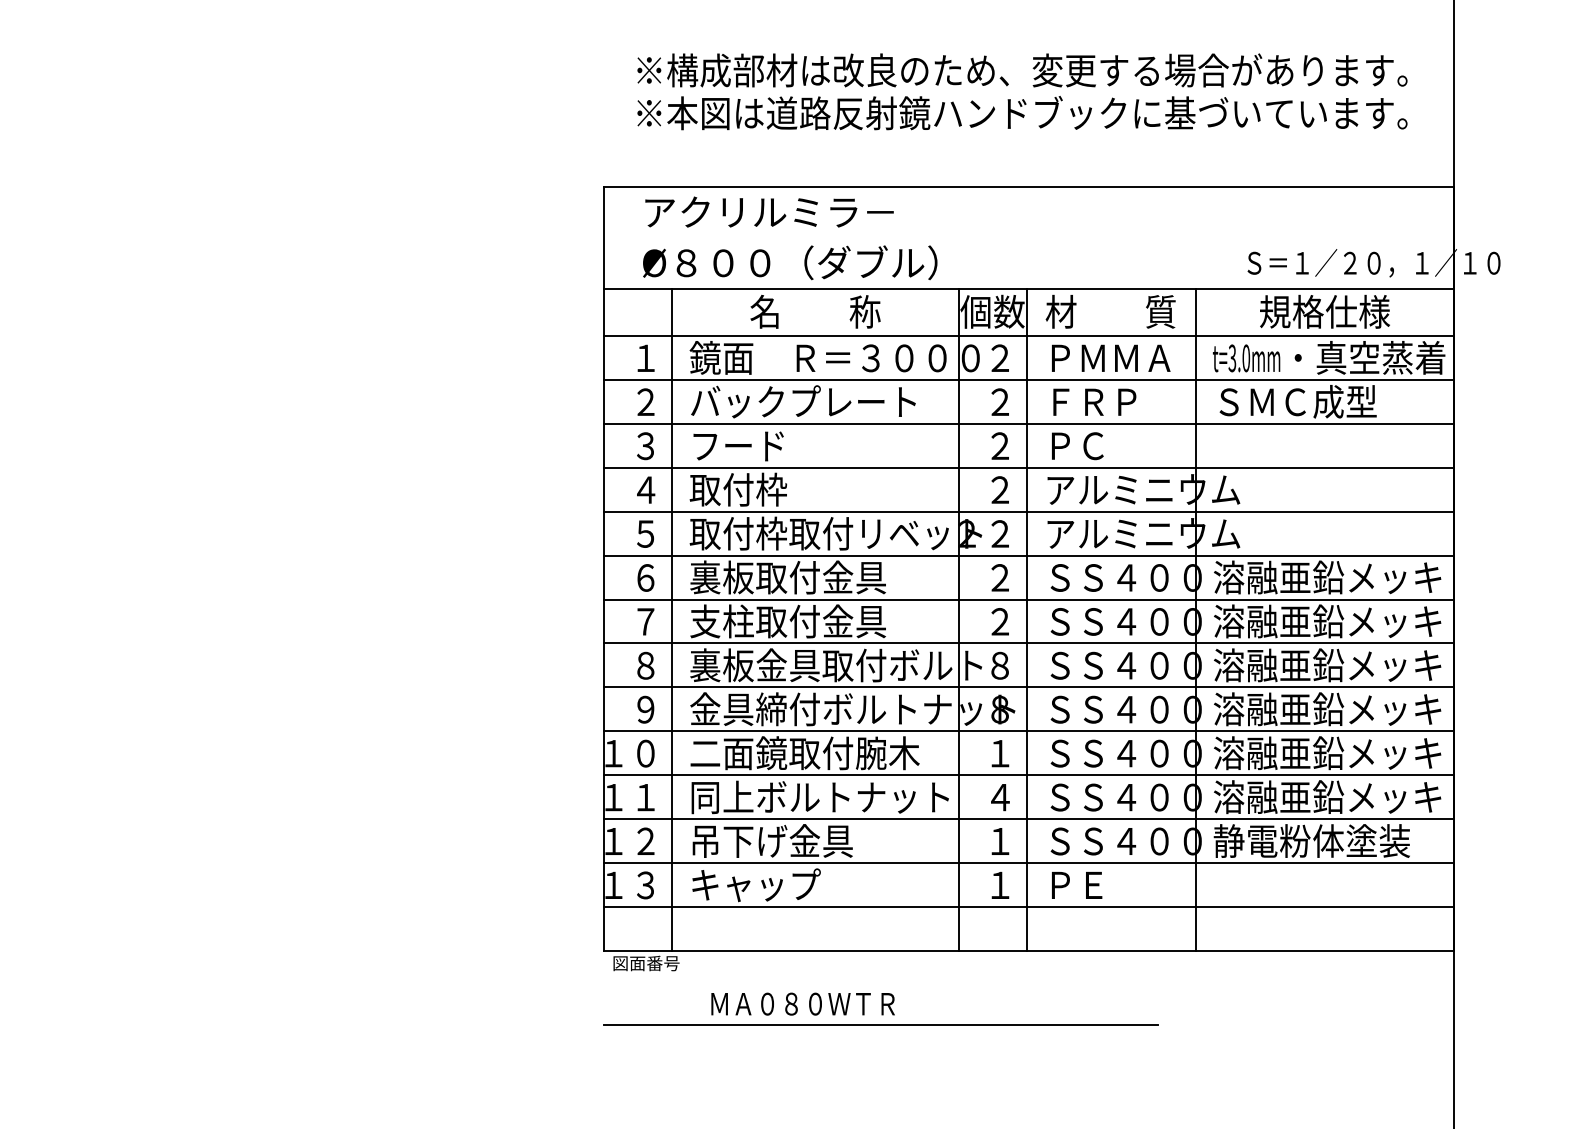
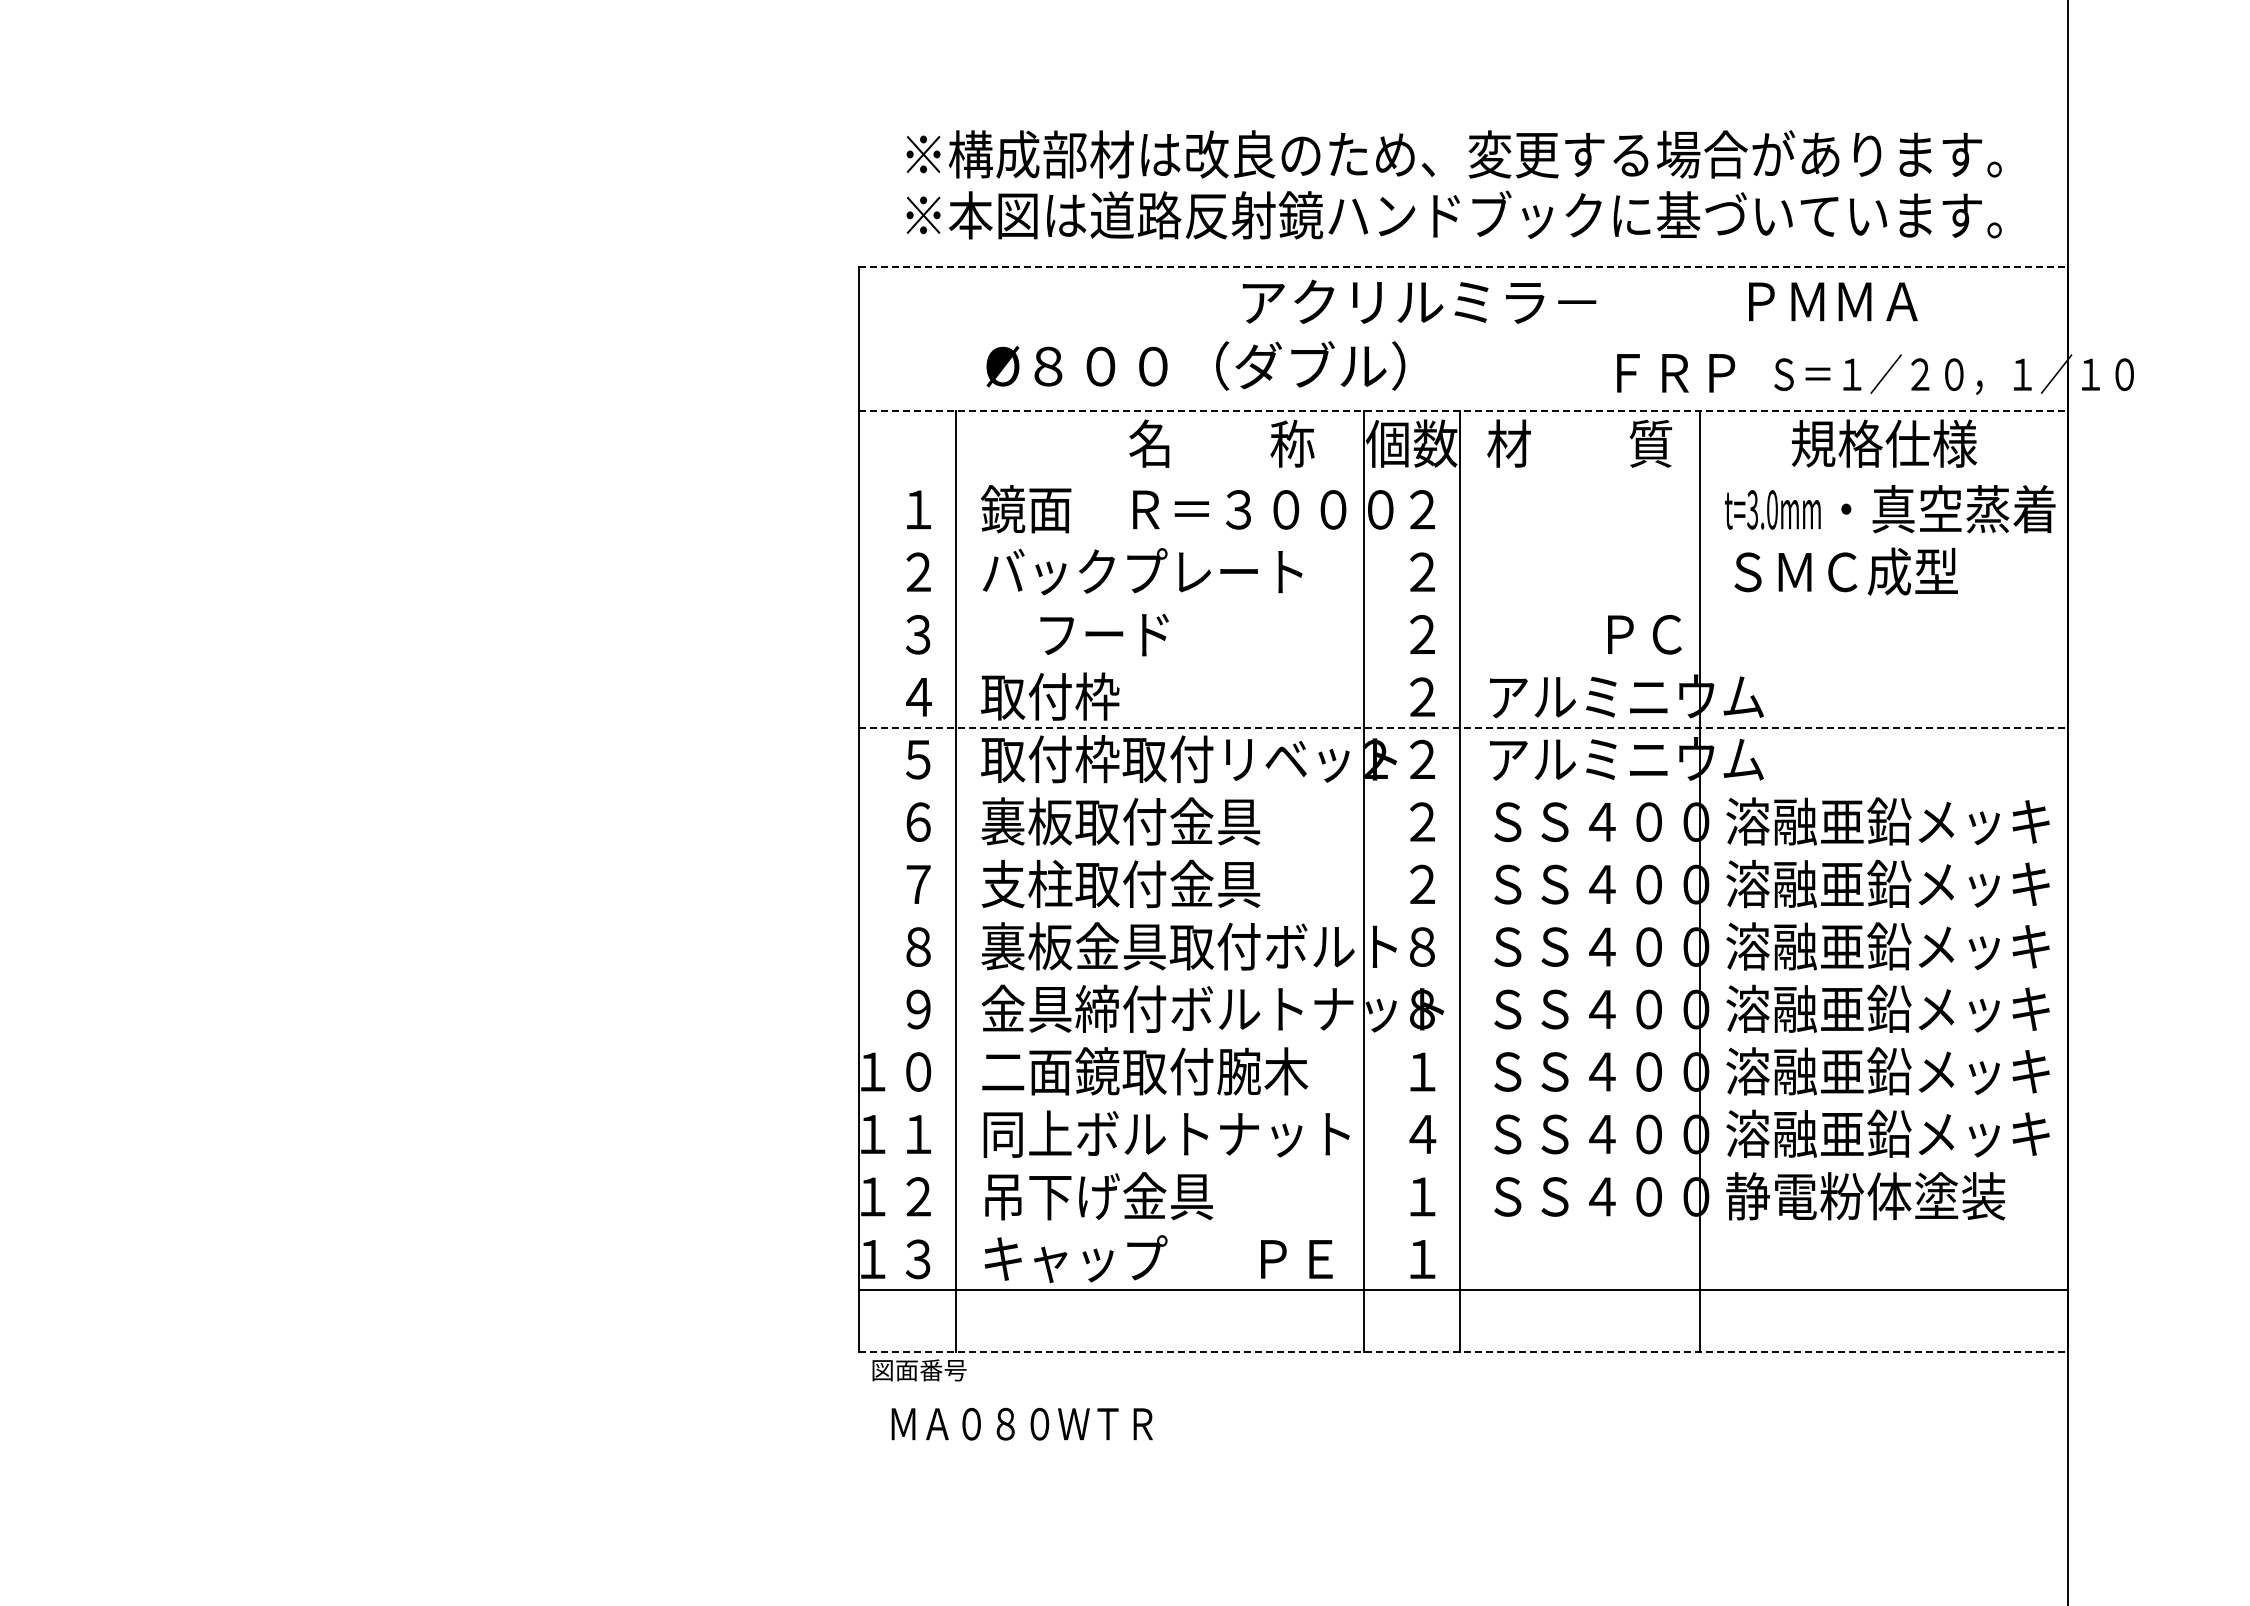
text: (1022, 91) -> (1453, 184), moved
line: (1029, 187) -> (1464, 266), solid -> dashed
text: (769, 211) -> (1419, 301), moved
text: (789, 262) -> (1195, 365), moved
line: (1029, 288) -> (1464, 410), solid -> dashed
text: (815, 311) -> (1221, 443), moved
line: (1029, 336) -> (1463, 478), removed
text: (1111, 358) -> (1833, 301), moved
line: (1029, 379) -> (1463, 540), removed
text: (1094, 402) -> (1675, 373), moved
line: (1029, 423) -> (1463, 602), removed
text: (738, 446) -> (1104, 634), moved
text: (1077, 446) -> (1644, 634), moved
line: (1029, 467) -> (1463, 665), removed
line: (1029, 511) -> (1464, 727), solid -> dashed
line: (1029, 555) -> (1463, 790), removed
line: (1029, 599) -> (1463, 852), removed
line: (1029, 643) -> (1463, 915), removed
line: (1029, 687) -> (1463, 977), removed
line: (1029, 731) -> (1463, 1040), removed
line: (1029, 775) -> (1463, 1102), removed
line: (1029, 819) -> (1463, 1165), removed
line: (1029, 863) -> (1463, 1227), removed
text: (1076, 885) -> (1296, 1259), moved
line: (1029, 950) -> (1464, 1352), solid -> dashed
text: (802, 1003) -> (1021, 1423), moved
line: (881, 1025) -> (1253, 1458), removed

